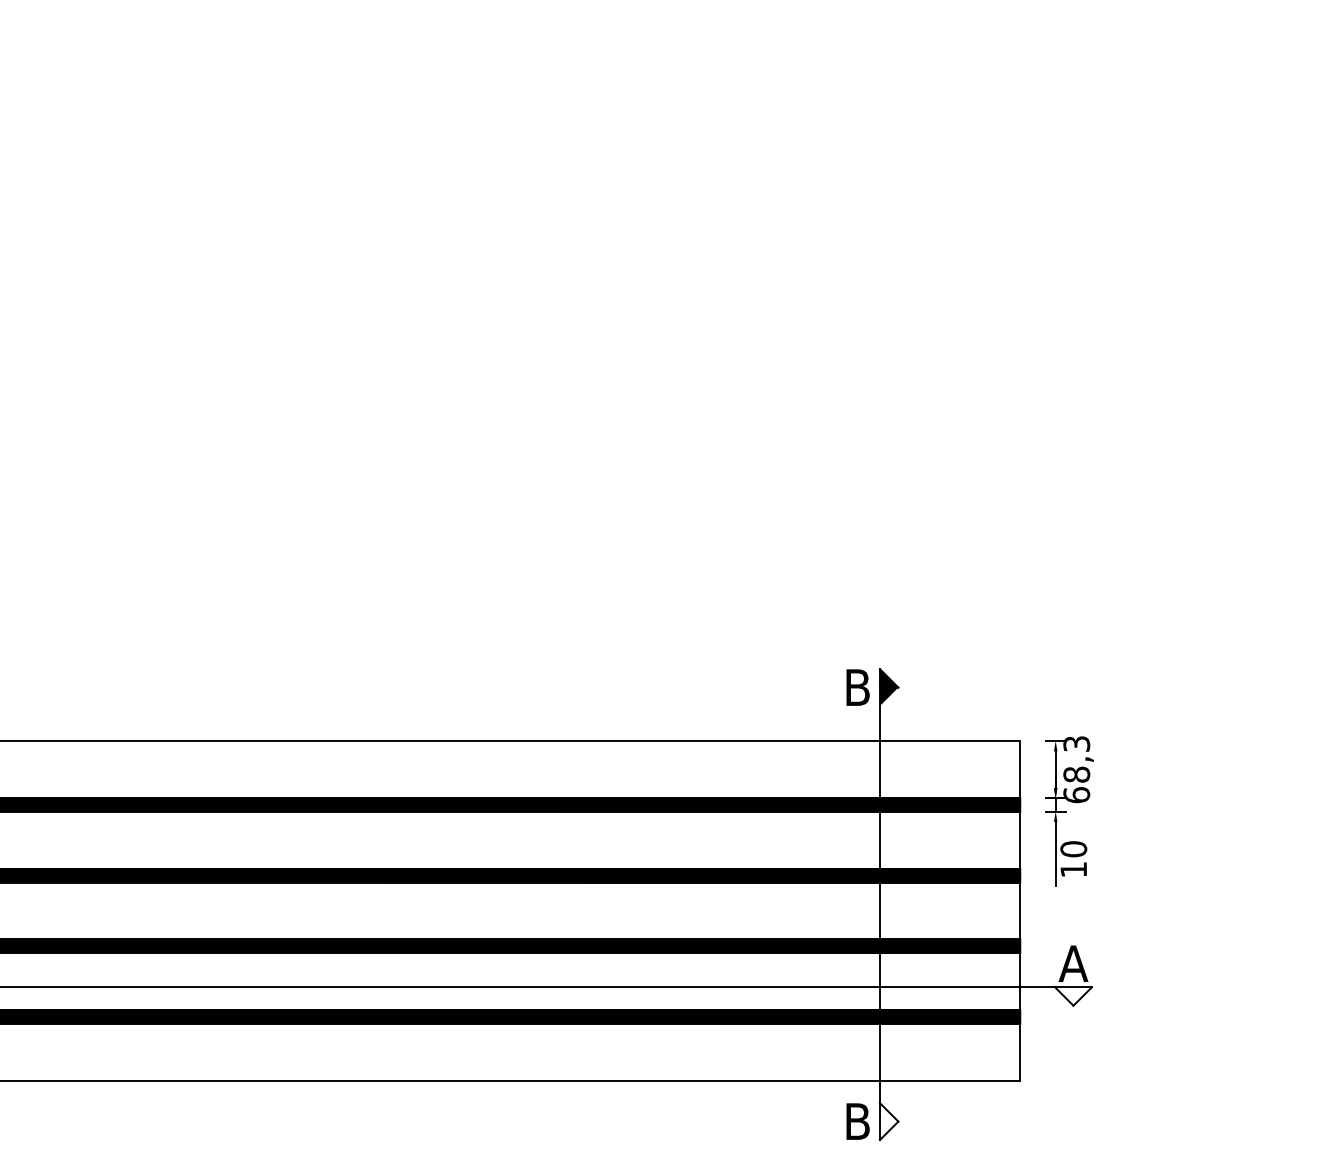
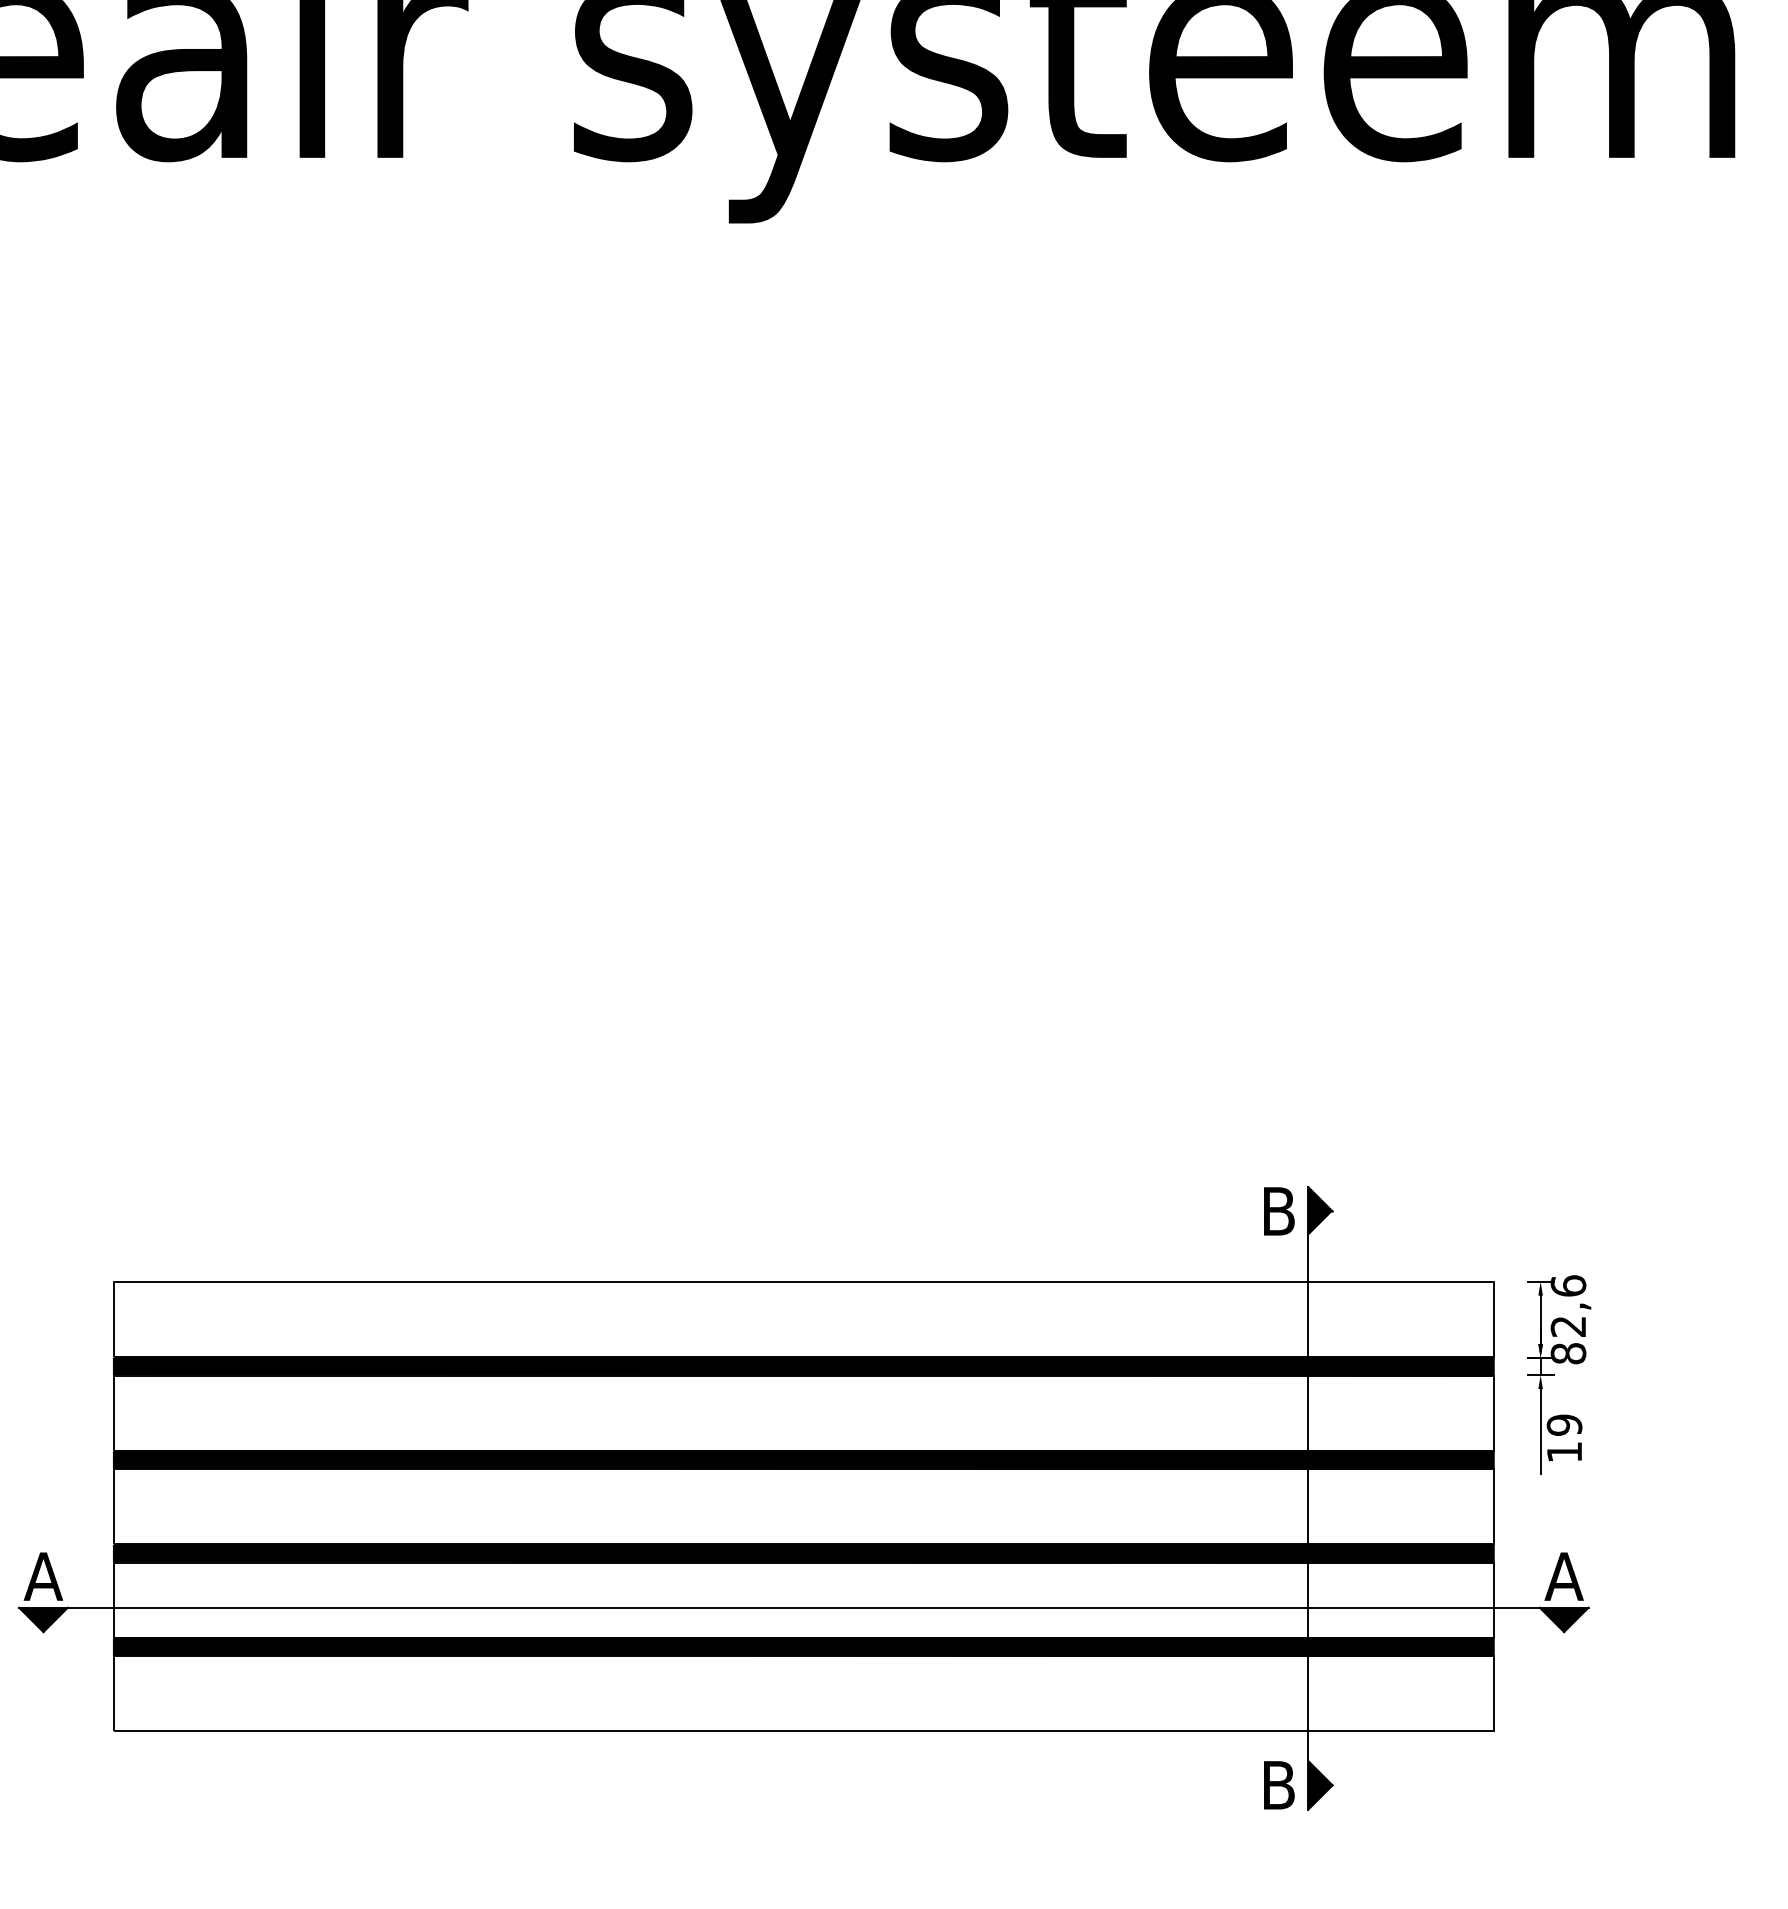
text: (1076, 769) -> (1568, 1319), 68,3 -> 82,6
text: (1073, 848) -> (1564, 1424), 10 -> 19
fill: (1072, 996) -> (1563, 1619), added
fill: (889, 1120) -> (1320, 1784), added

